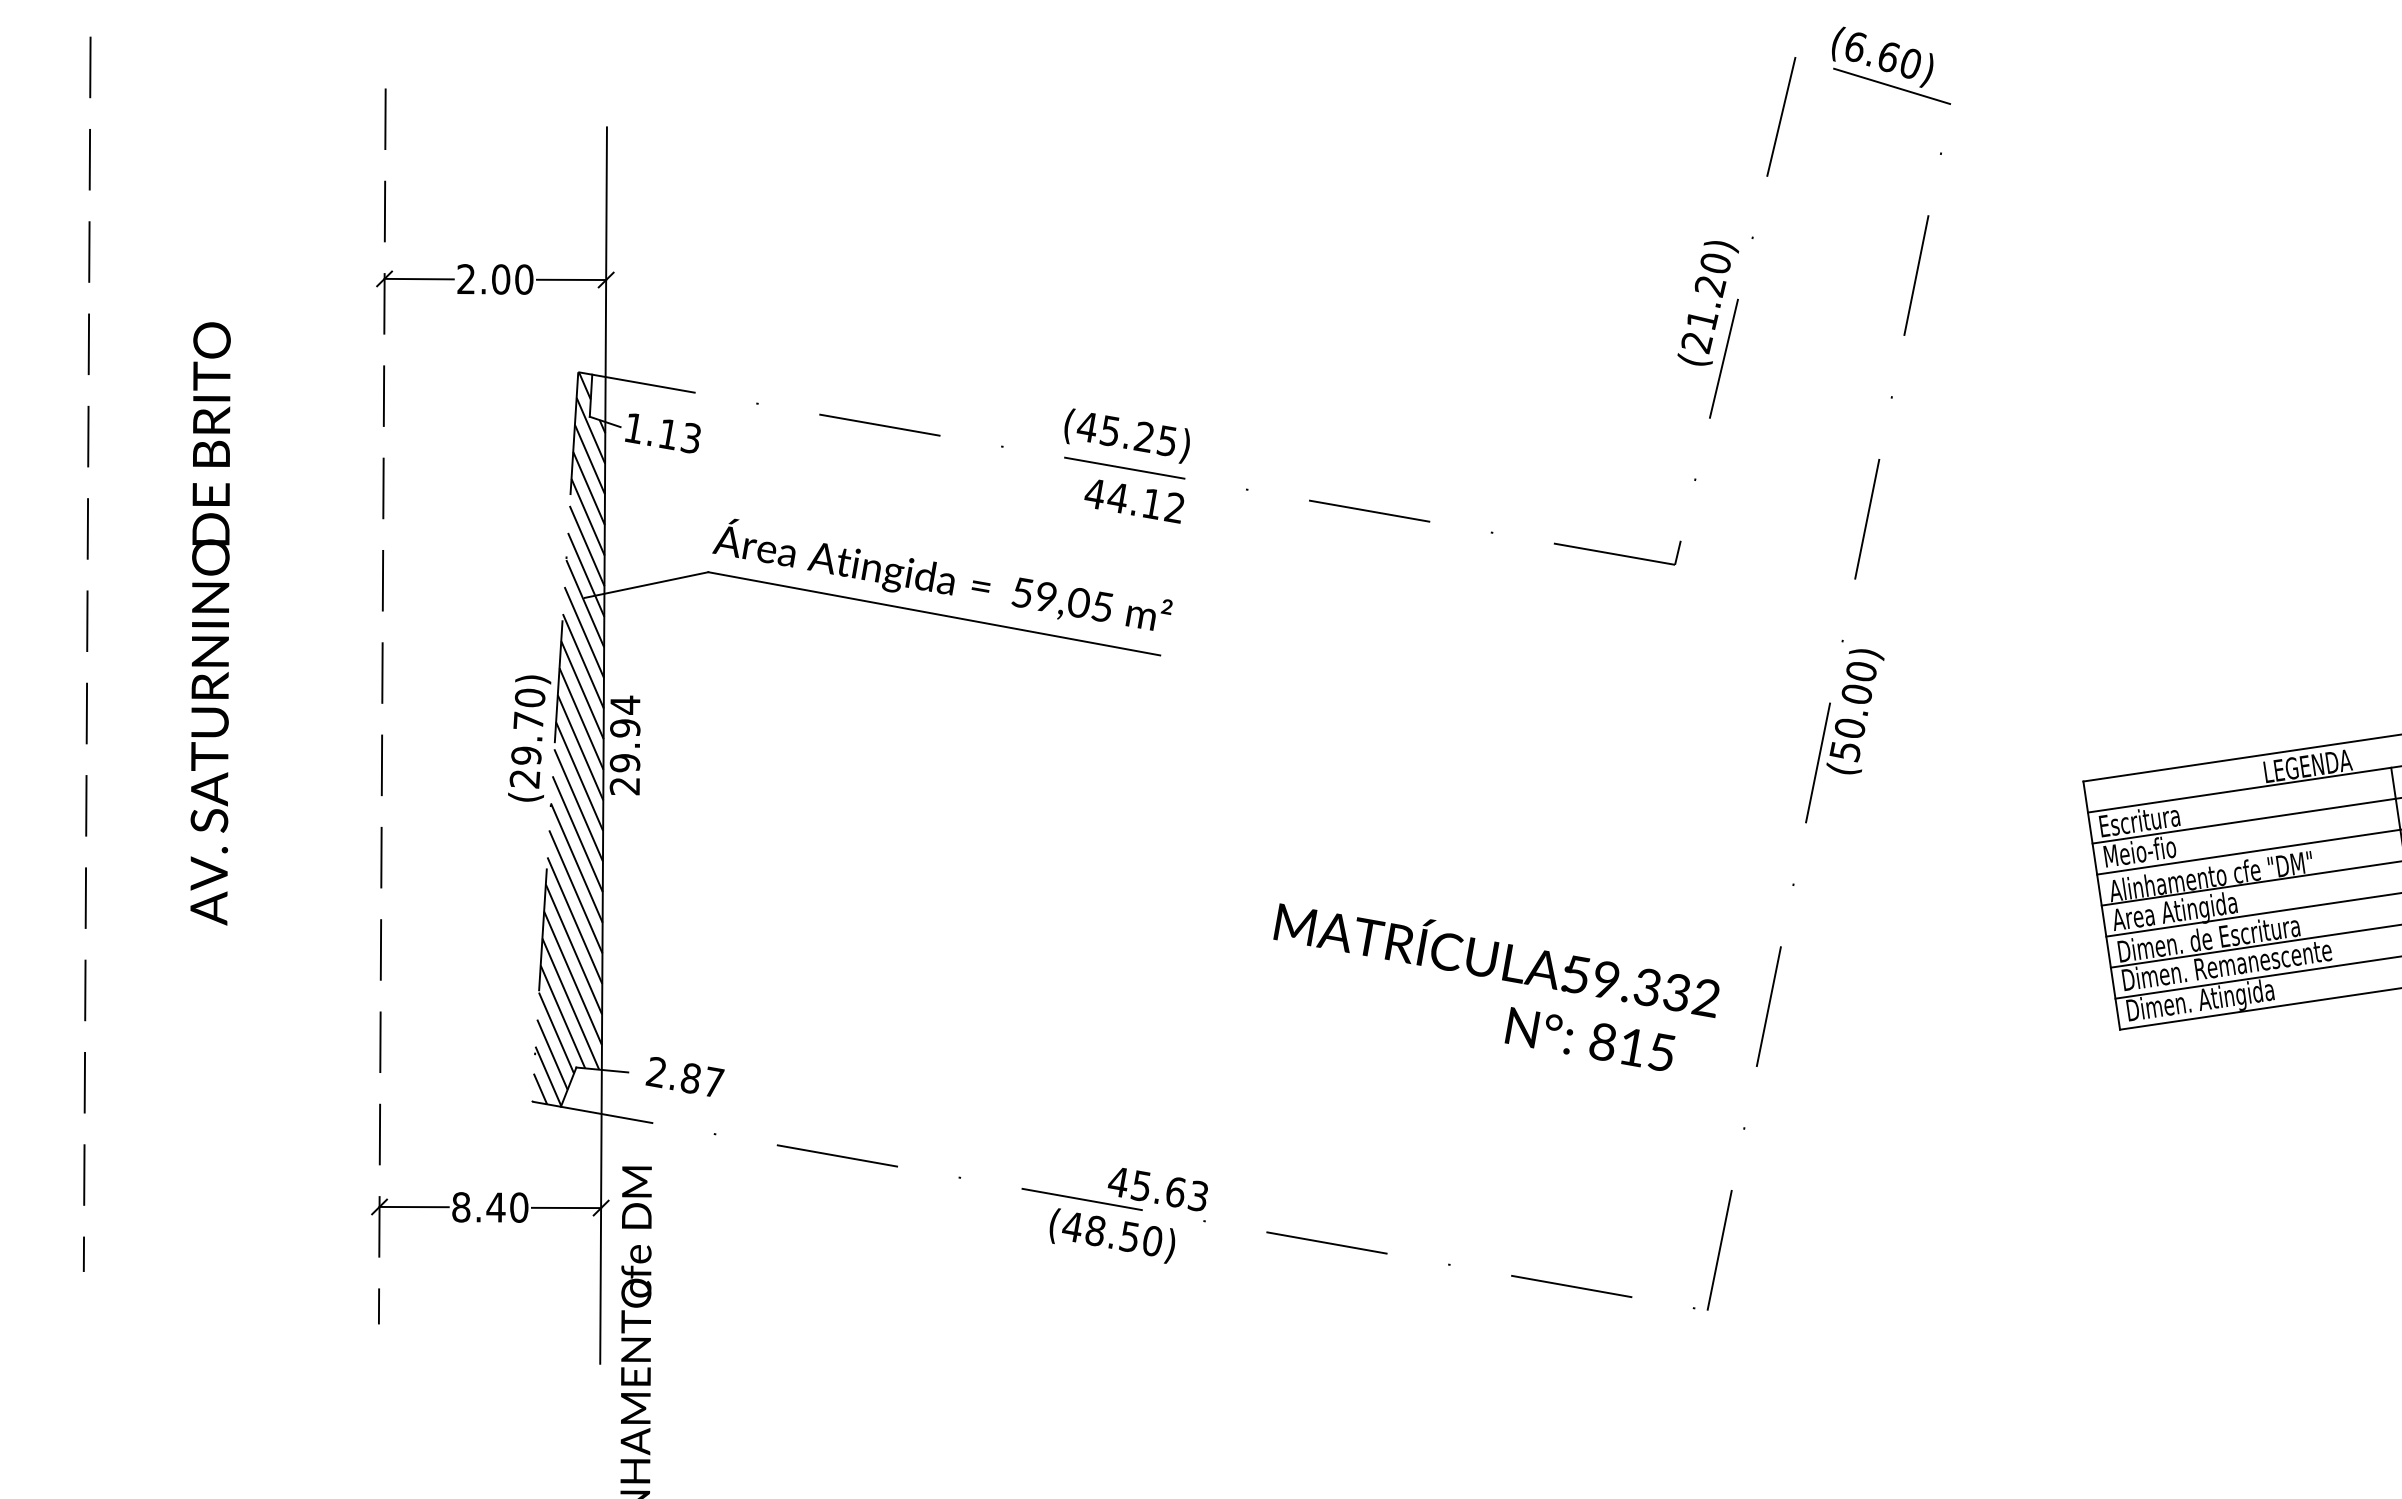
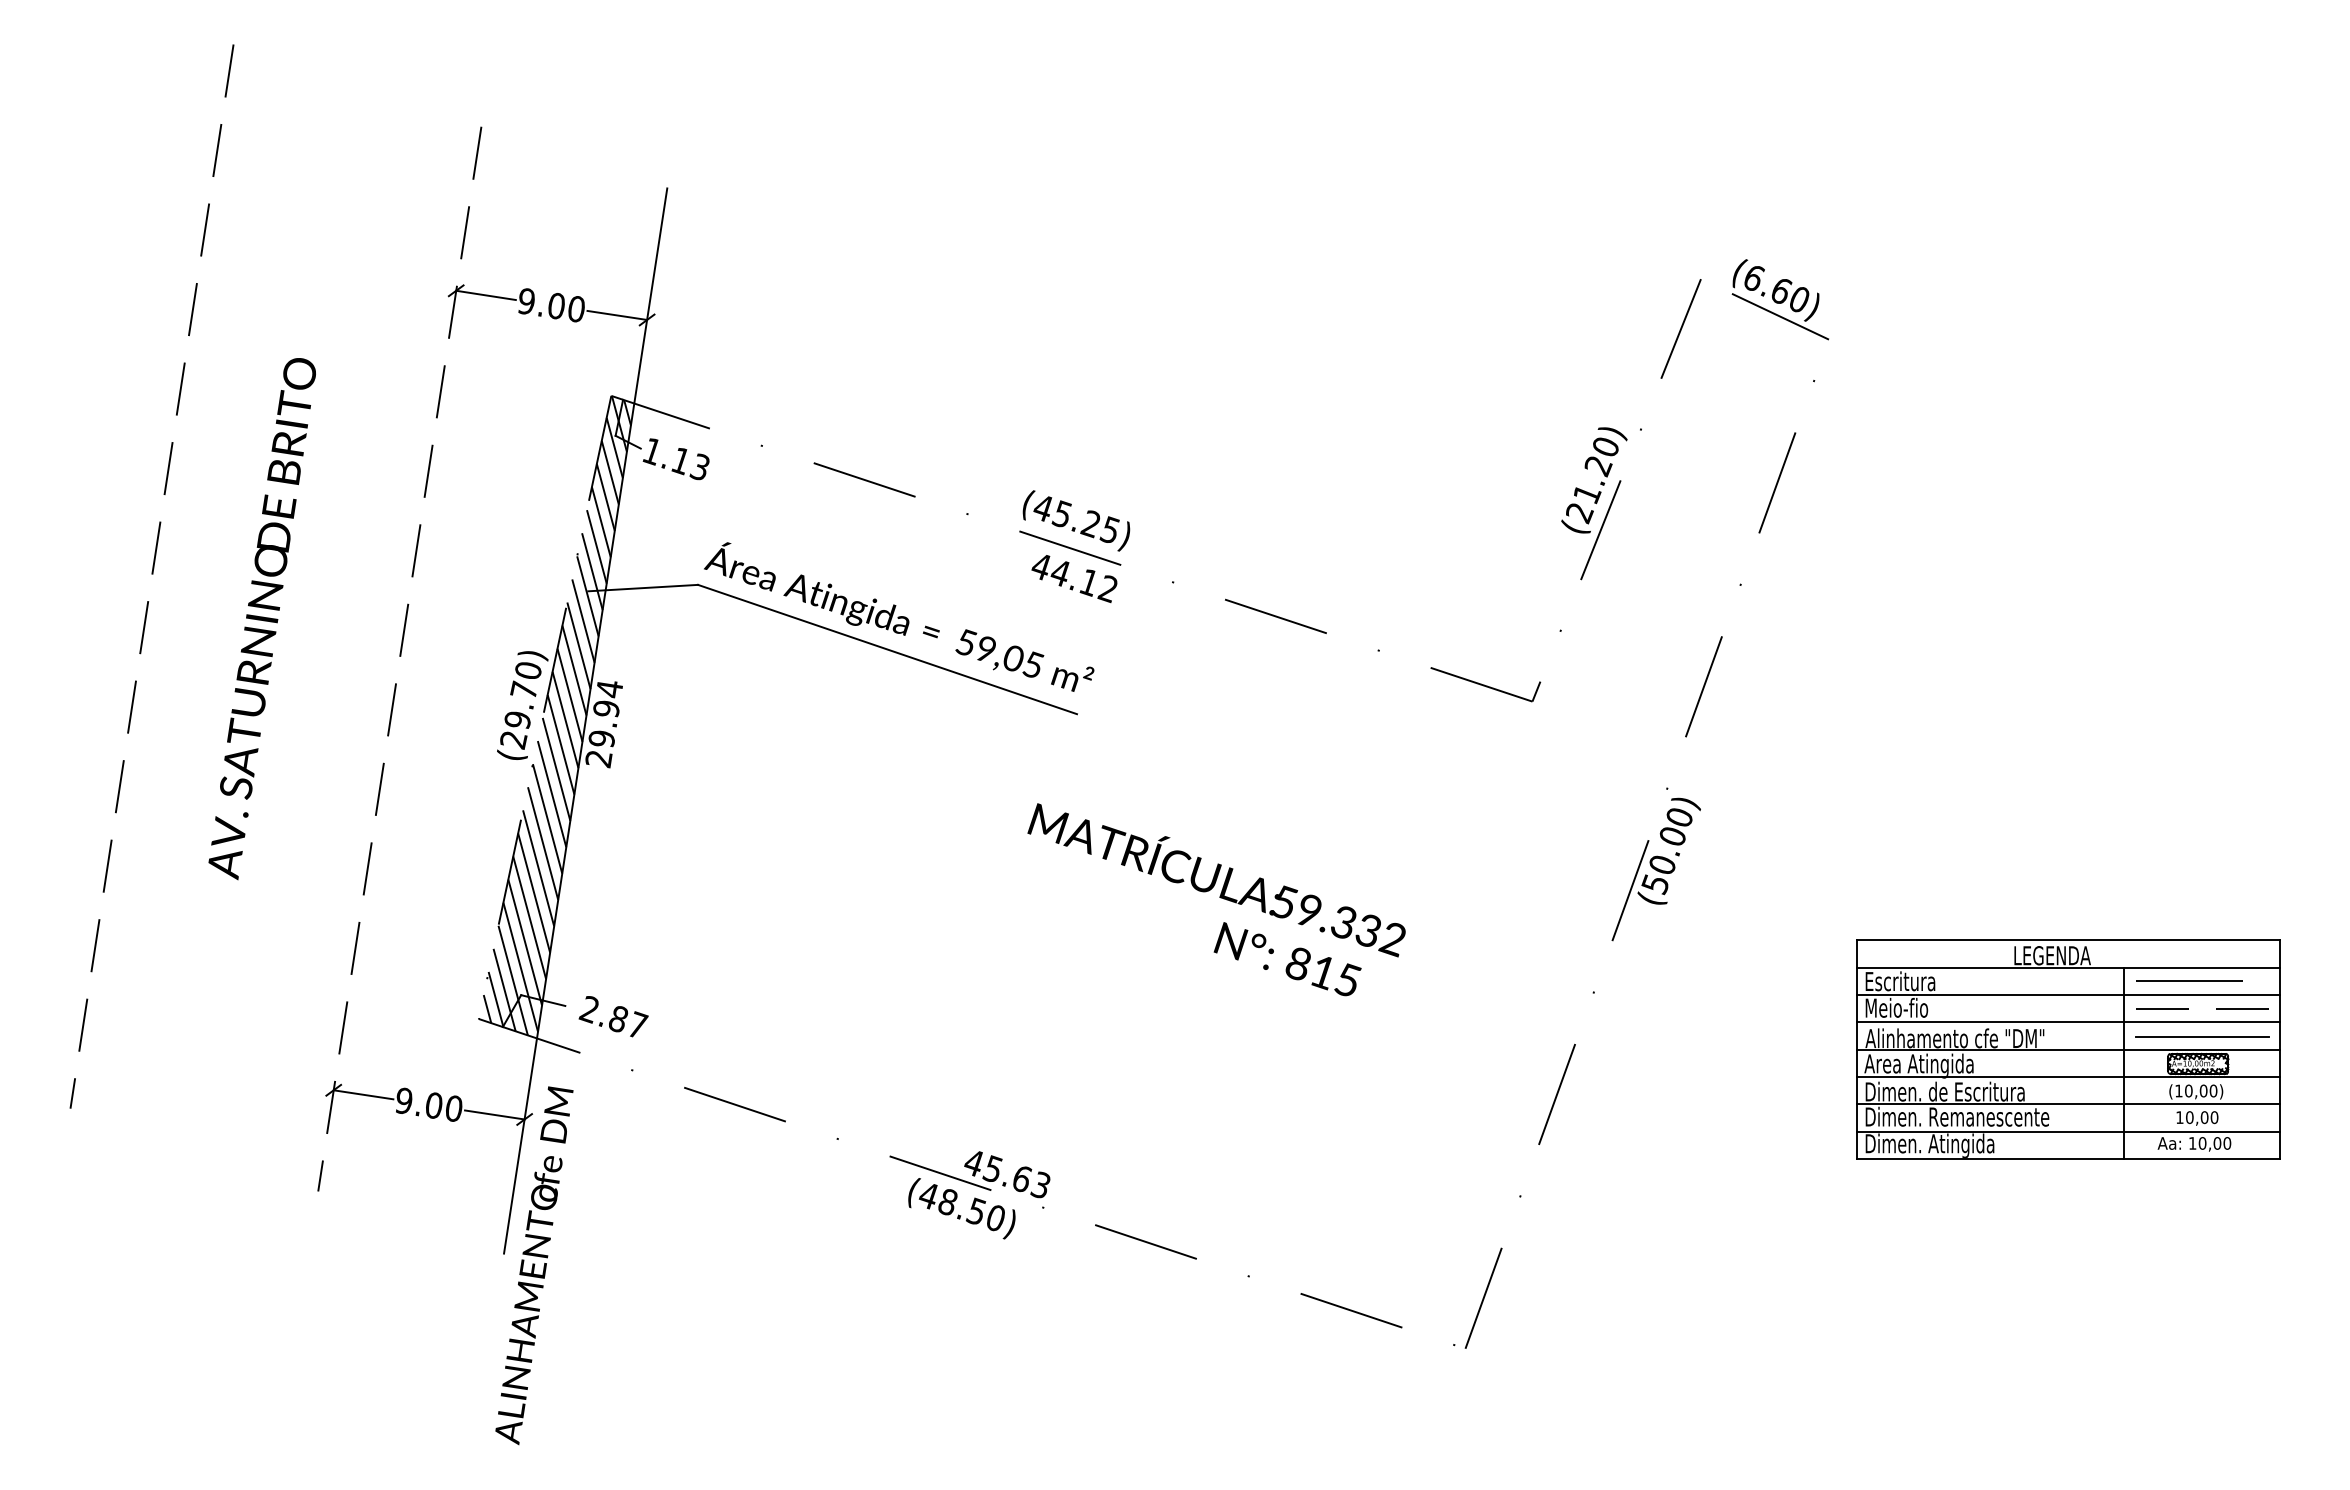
text: (465, 279) -> (525, 301), 2.00 -> 9.00
hatch: (597, 396) -> (624, 419), added
text: (209, 625) -> (261, 619), moved
text: (1499, 982) -> (1216, 899), moved
hatch: (581, 1091) -> (522, 1016), added
text: (477, 1207) -> (418, 1103), 8.40 -> 9.00

